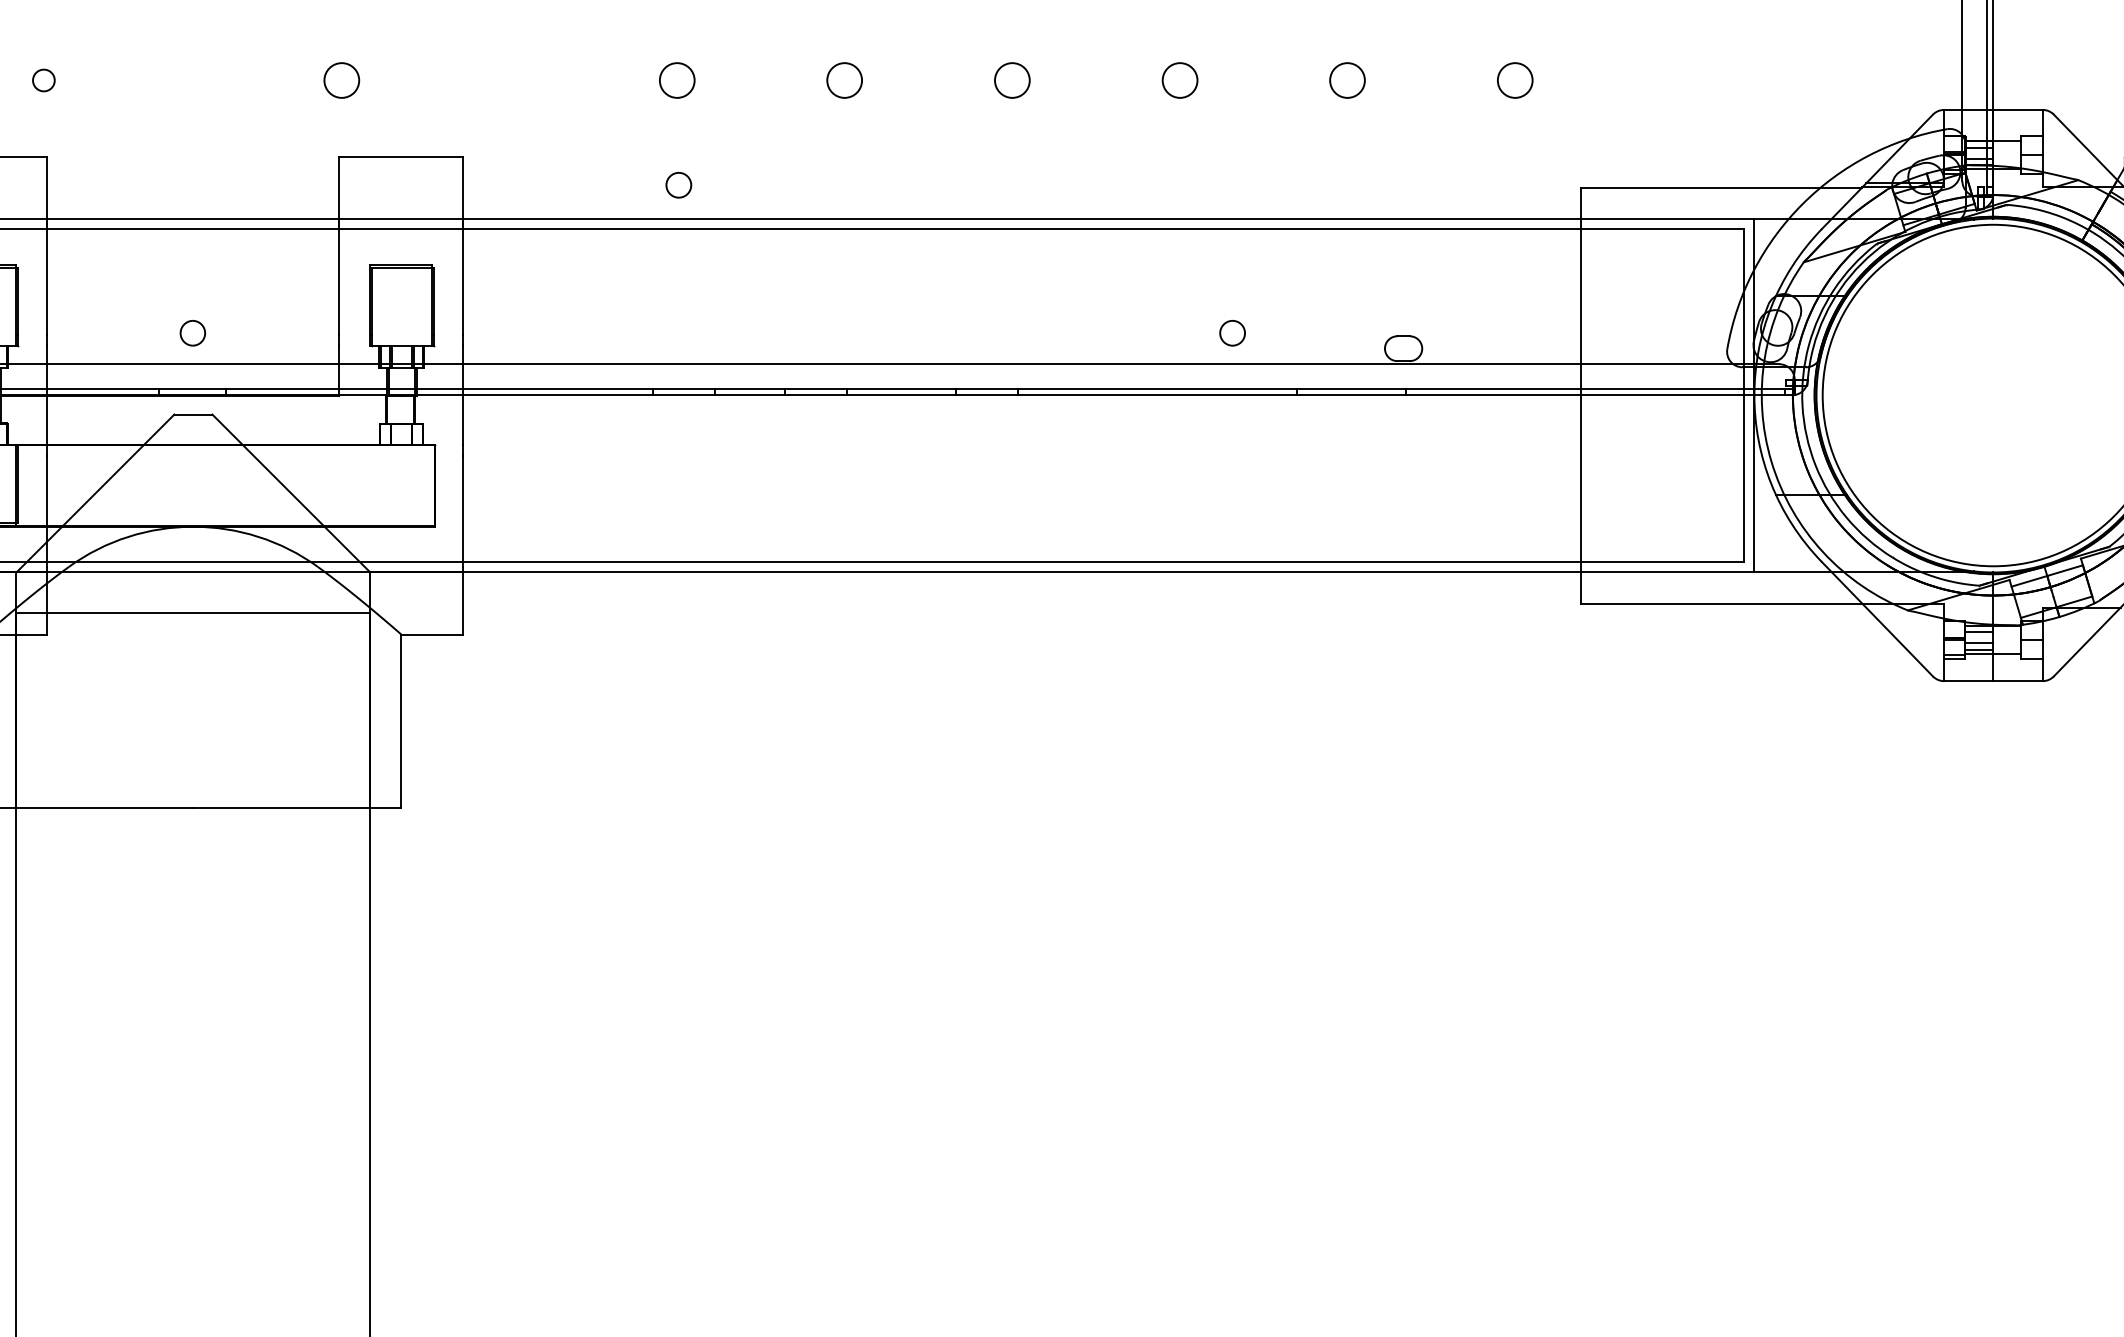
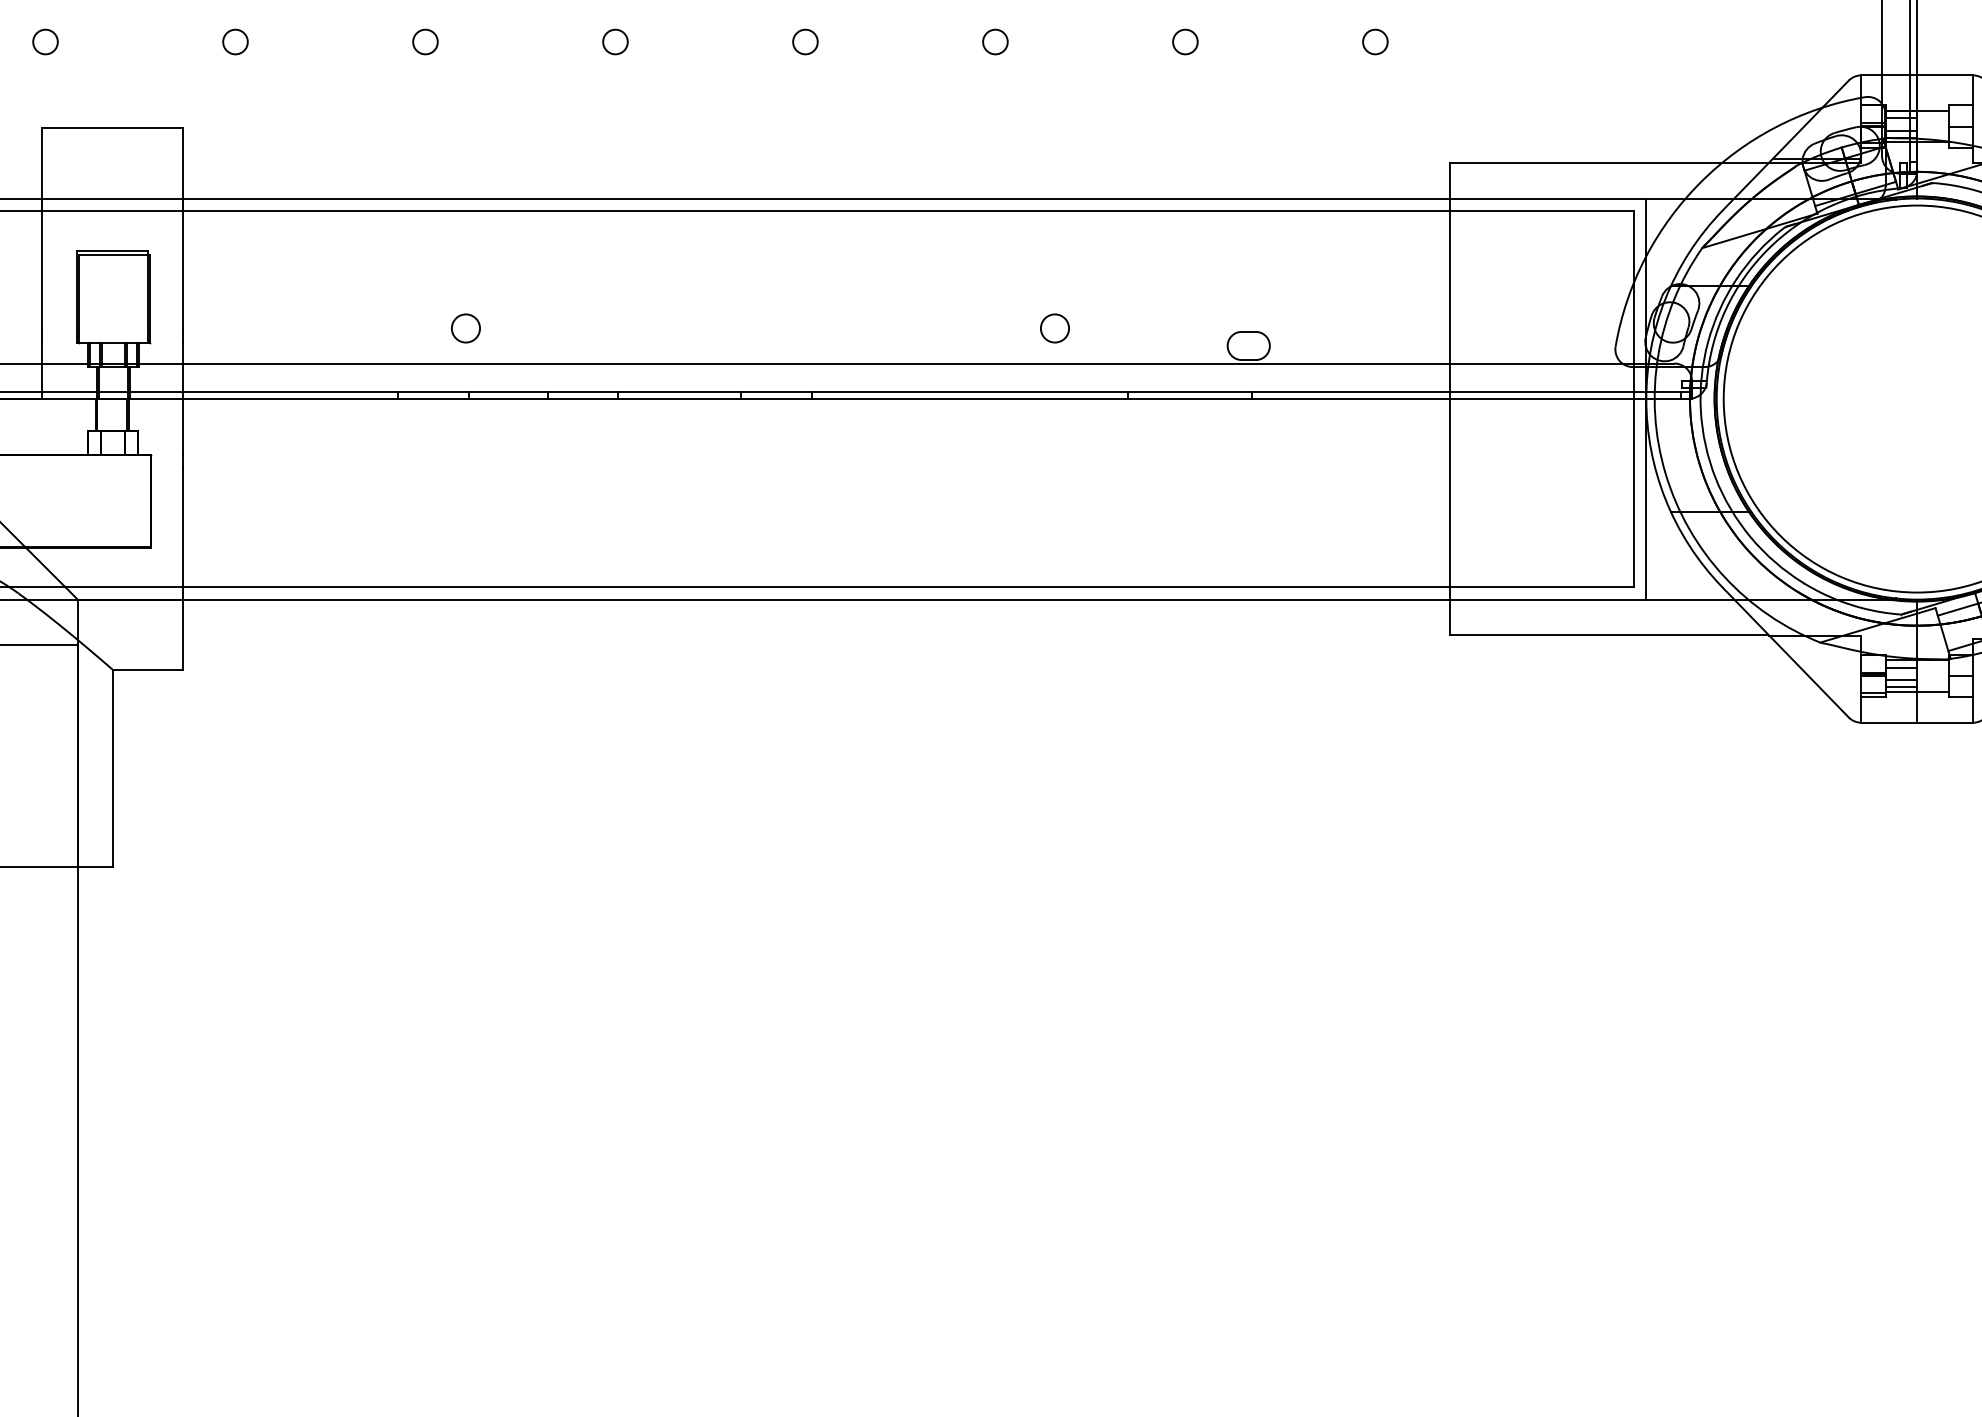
circle: (341, 80) -> (45, 42), size x0.62
circle: (509, 80) -> (235, 42), added
circle: (676, 80) -> (424, 42), size x0.62
circle: (844, 80) -> (615, 42), size x0.62
circle: (1012, 80) -> (805, 42), size x0.62
circle: (1179, 80) -> (994, 42), size x0.62
circle: (1347, 80) -> (1185, 42), size x0.62
circle: (1515, 80) -> (1375, 42), size x0.62
circle: (678, 185) -> (465, 328), moved

